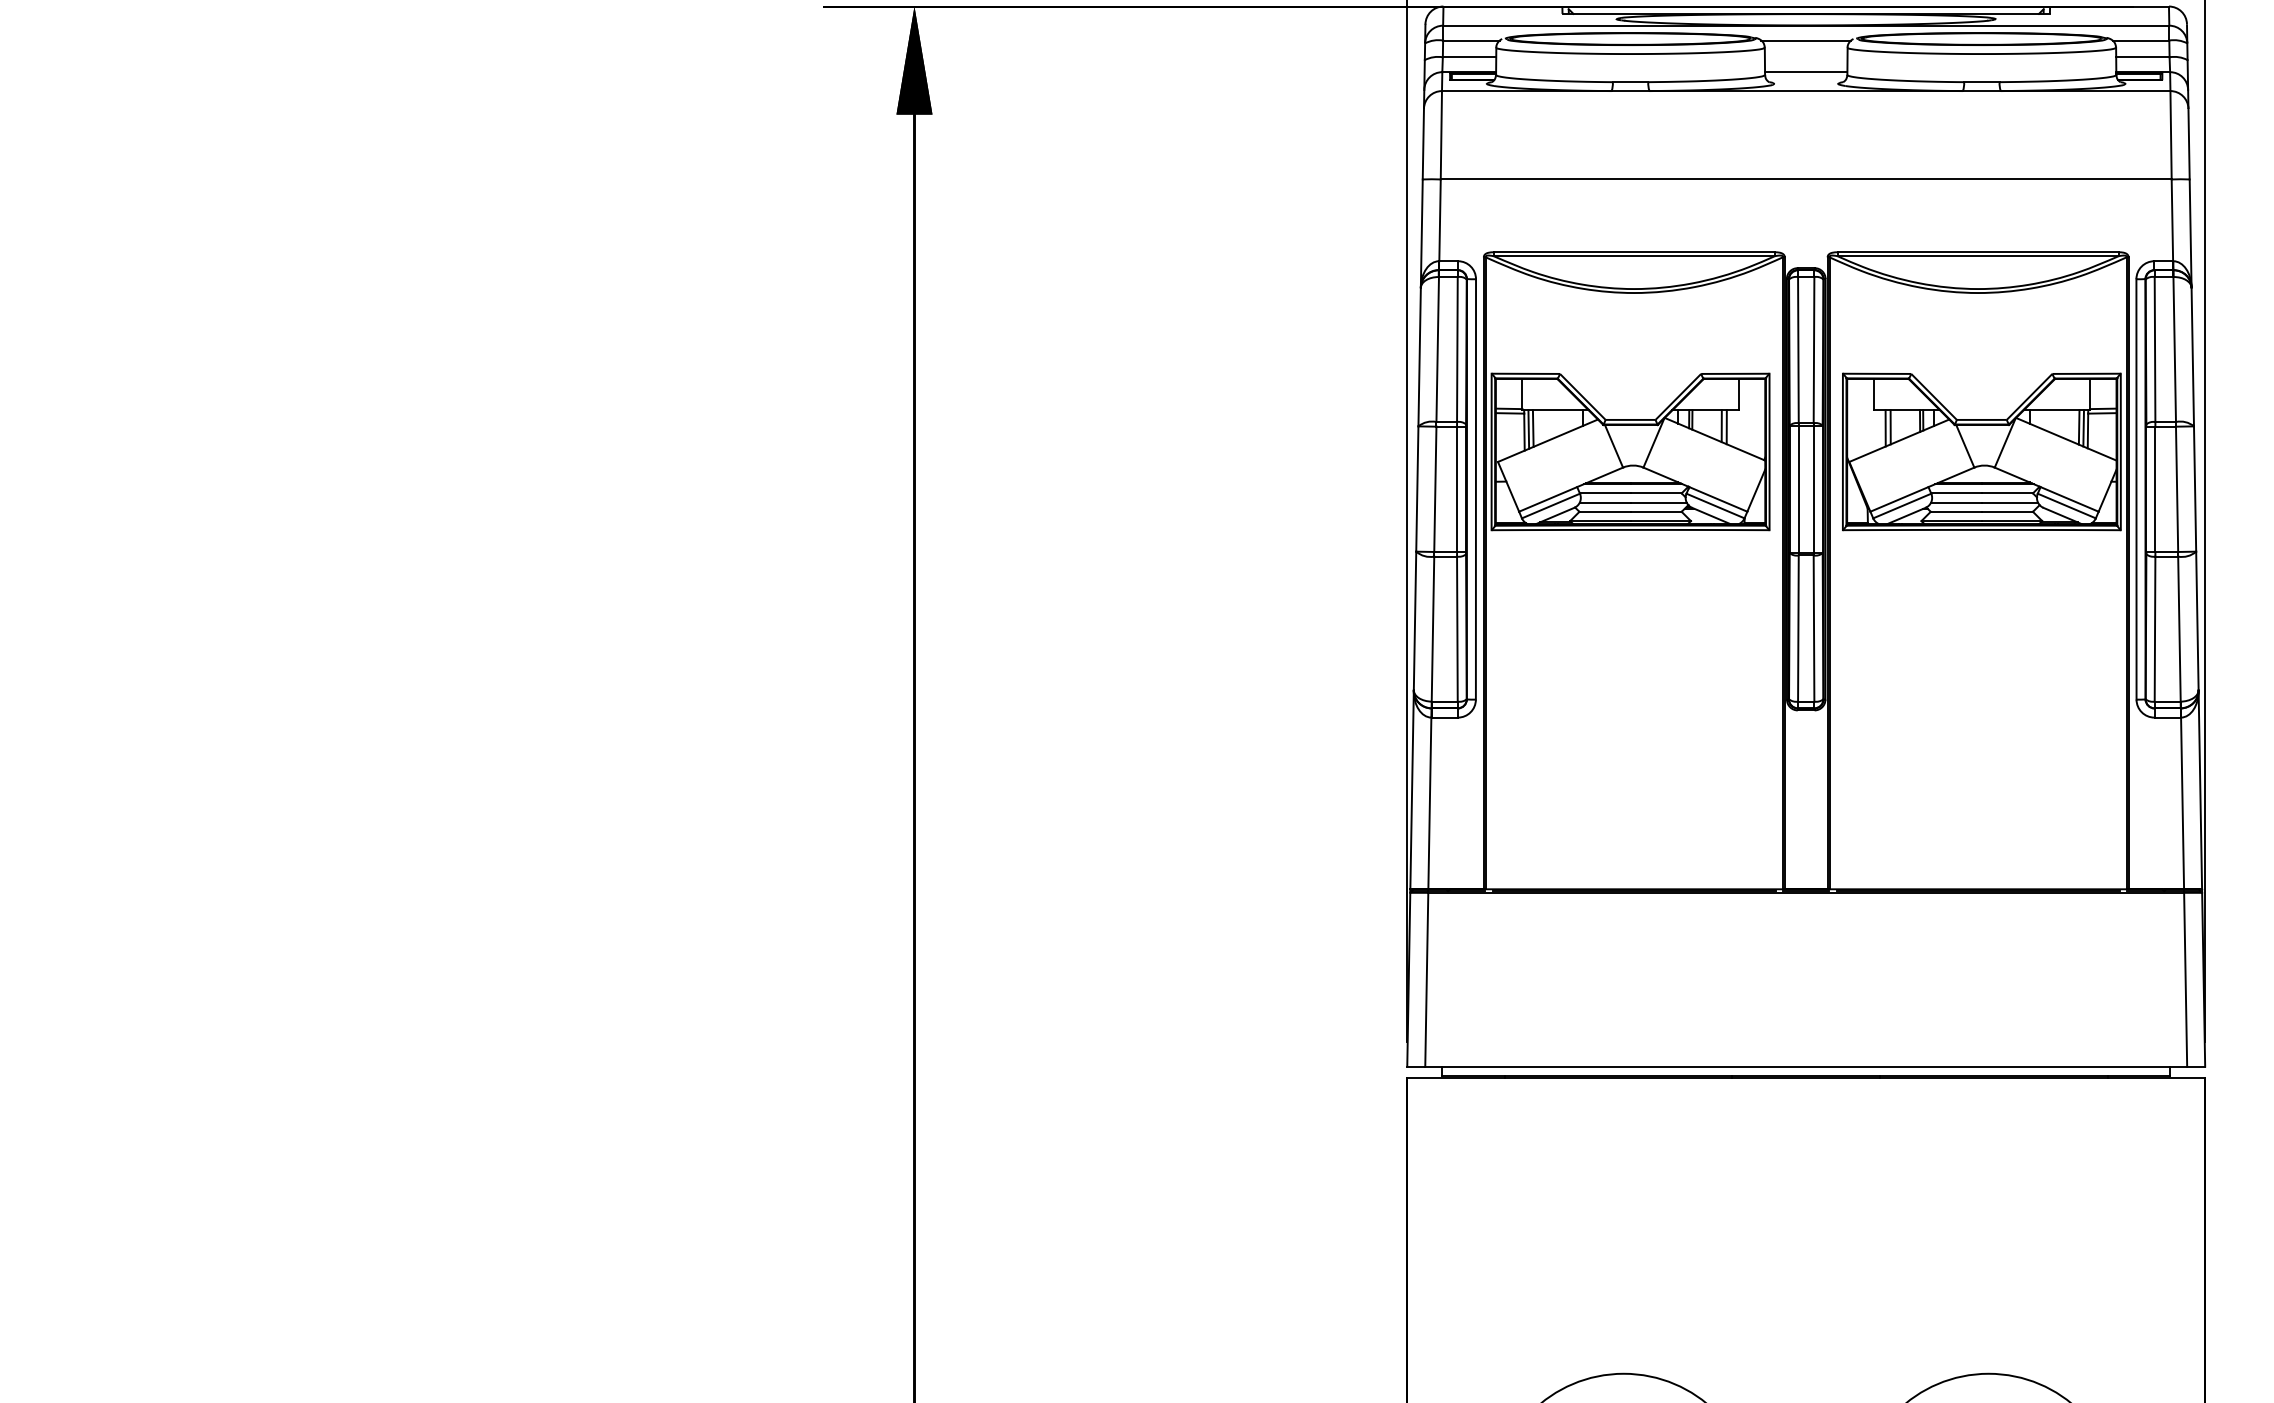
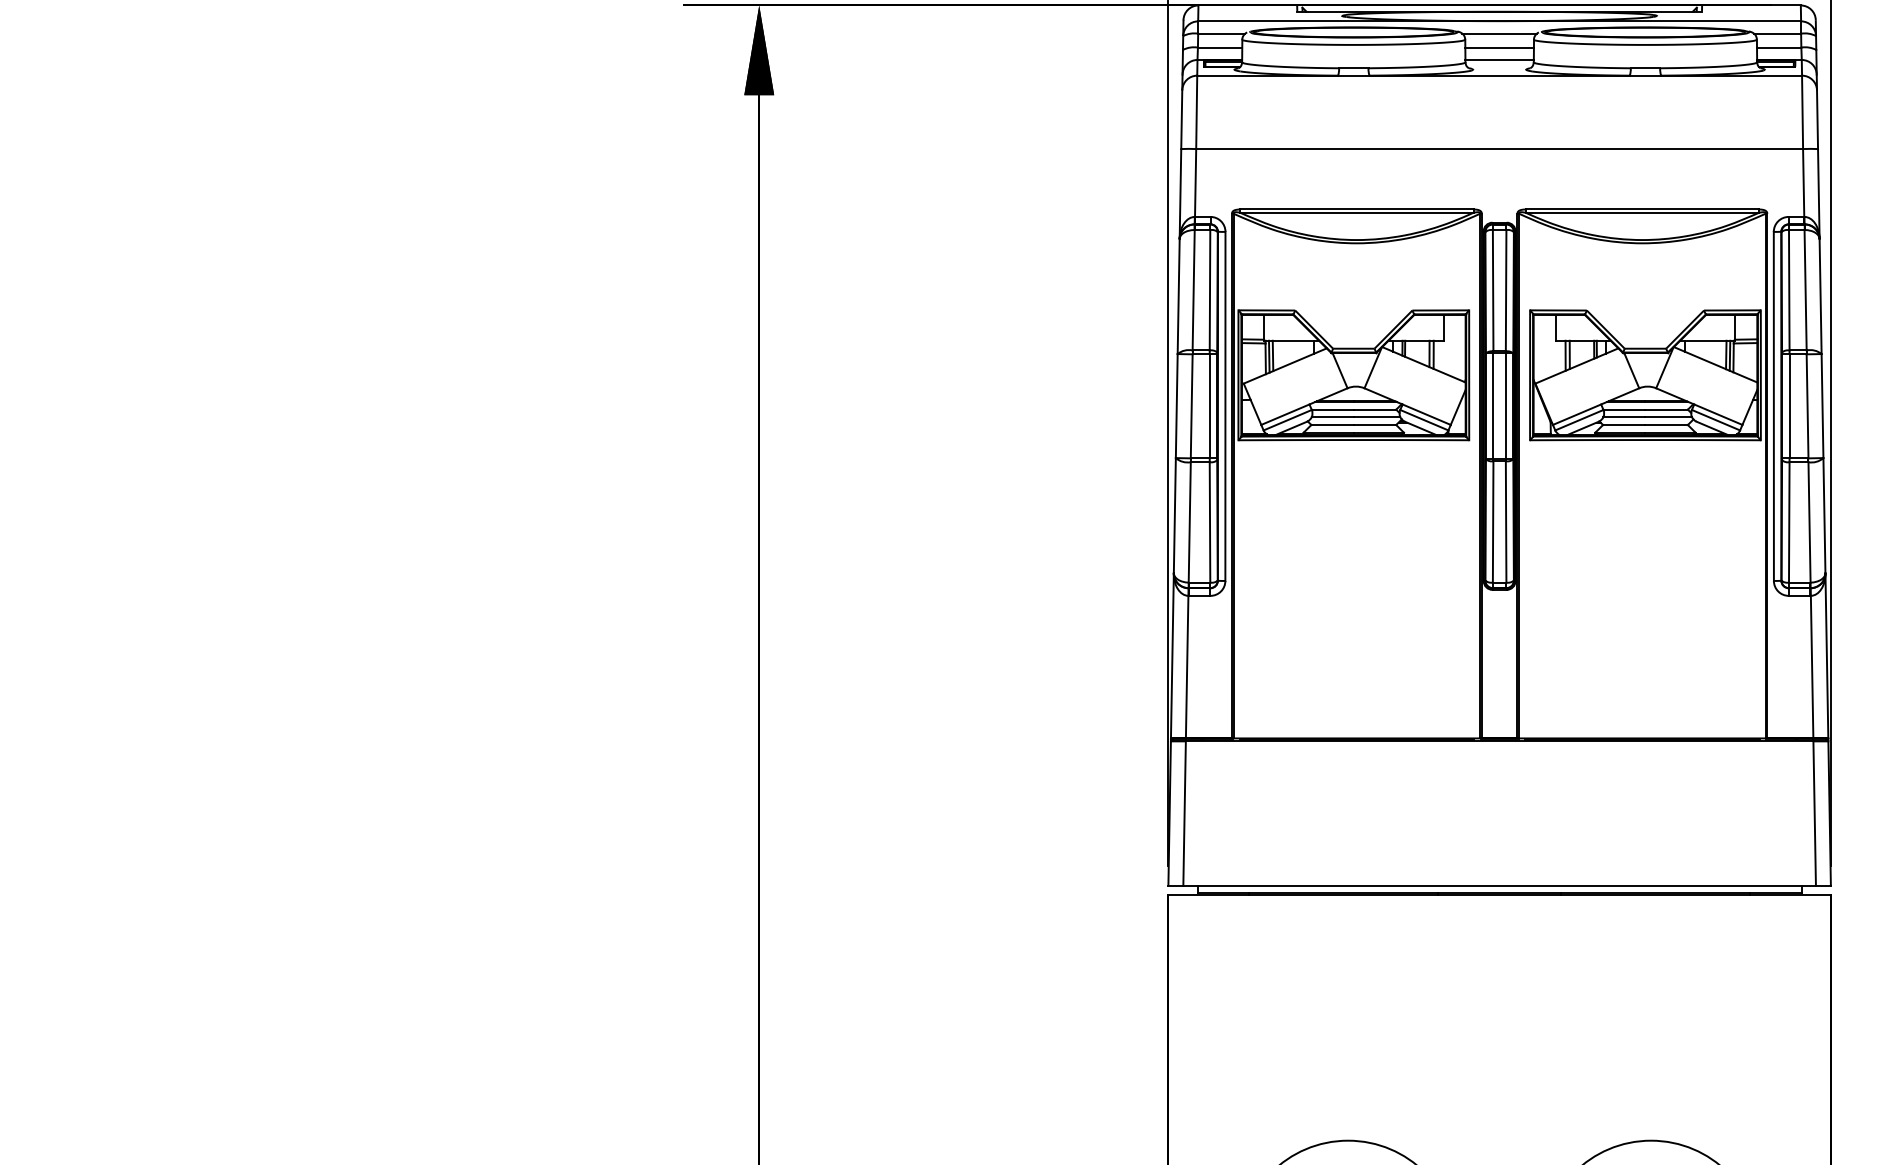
line: (1806, 57) -> (1499, 47), added

